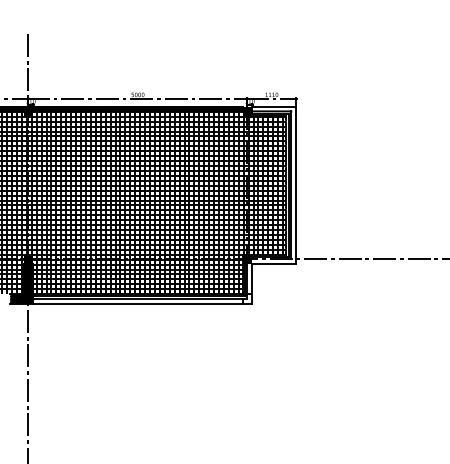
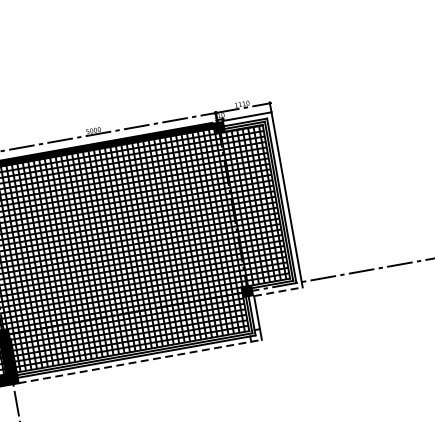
line: (274, 264) -> (278, 291), solid -> dashed
line: (142, 303) -> (139, 361), solid -> dashed

